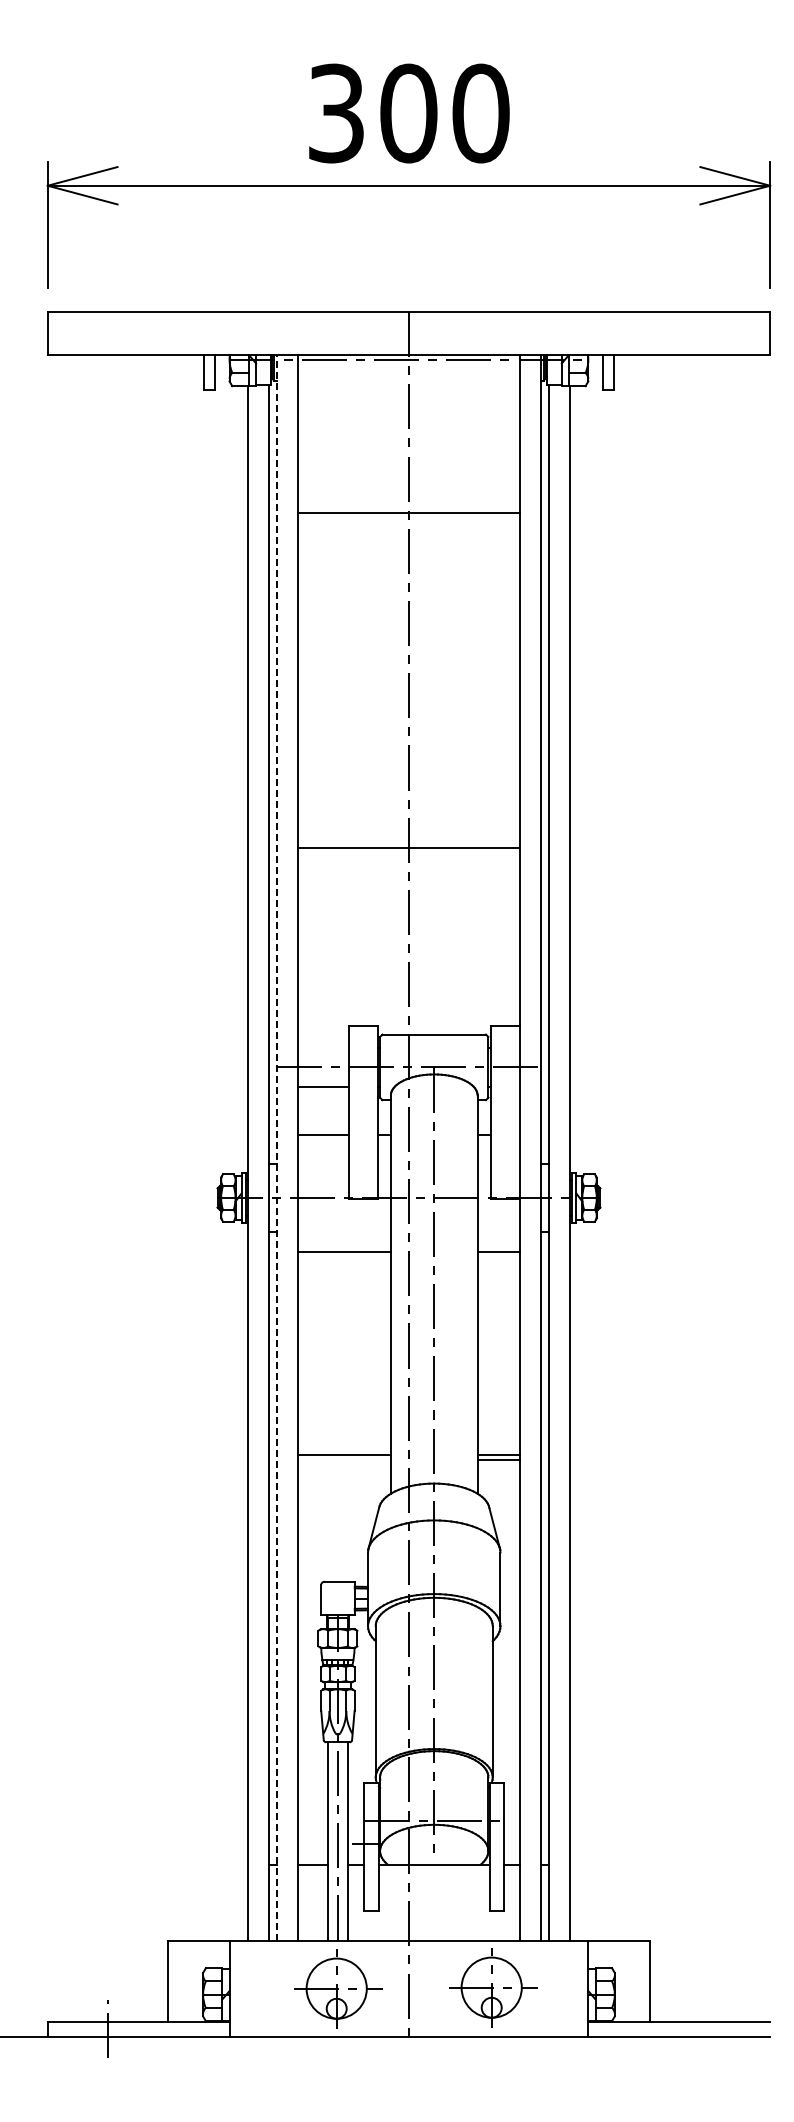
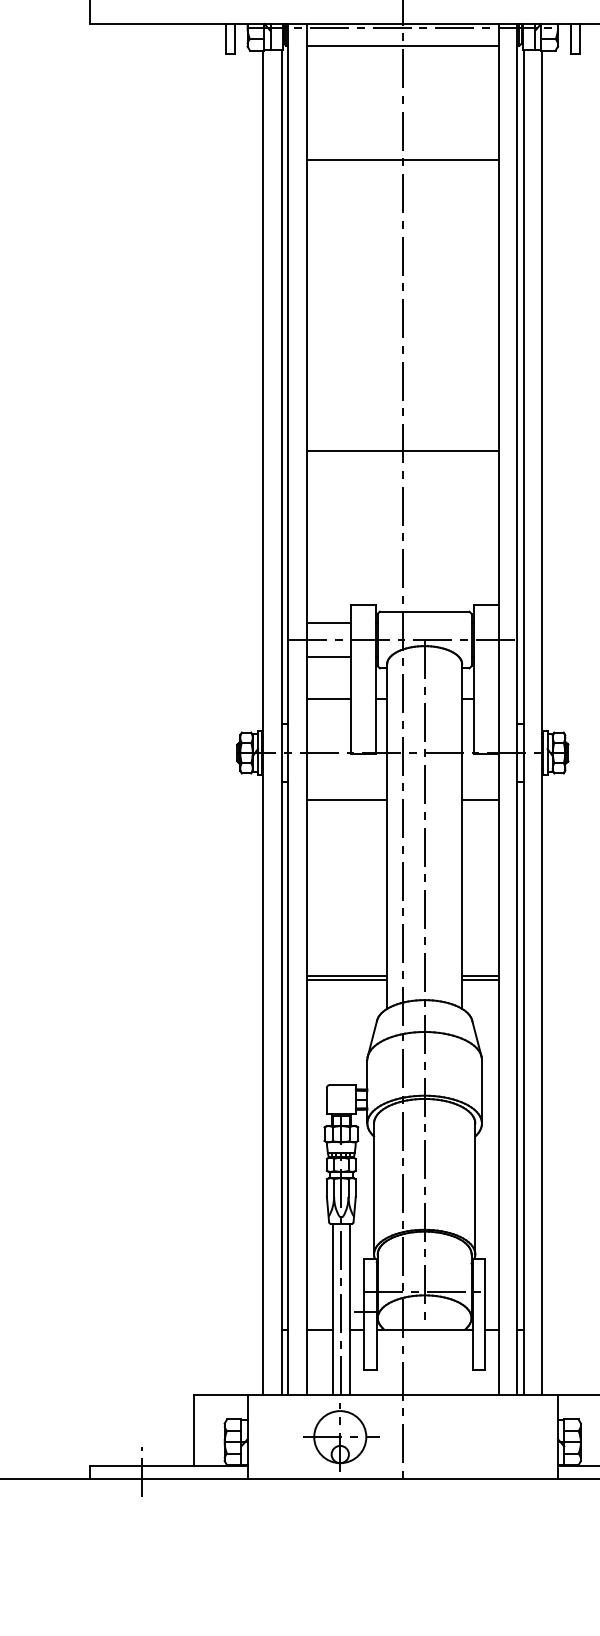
line: (408, 380) -> (402, 45), added
line: (323, 1048) -> (328, 623), added
line: (276, 1147) -> (288, 709), dashed -> solid
line: (344, 1460) -> (347, 980), added
part: (493, 1987) -> (475, 1436), removed

